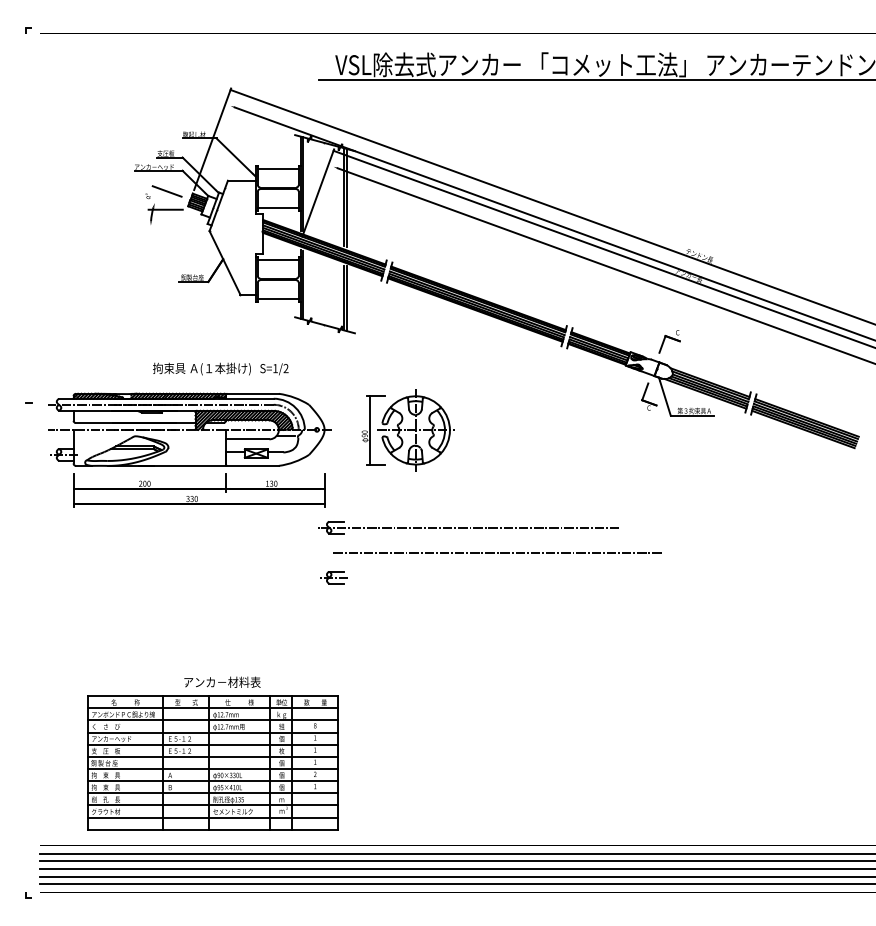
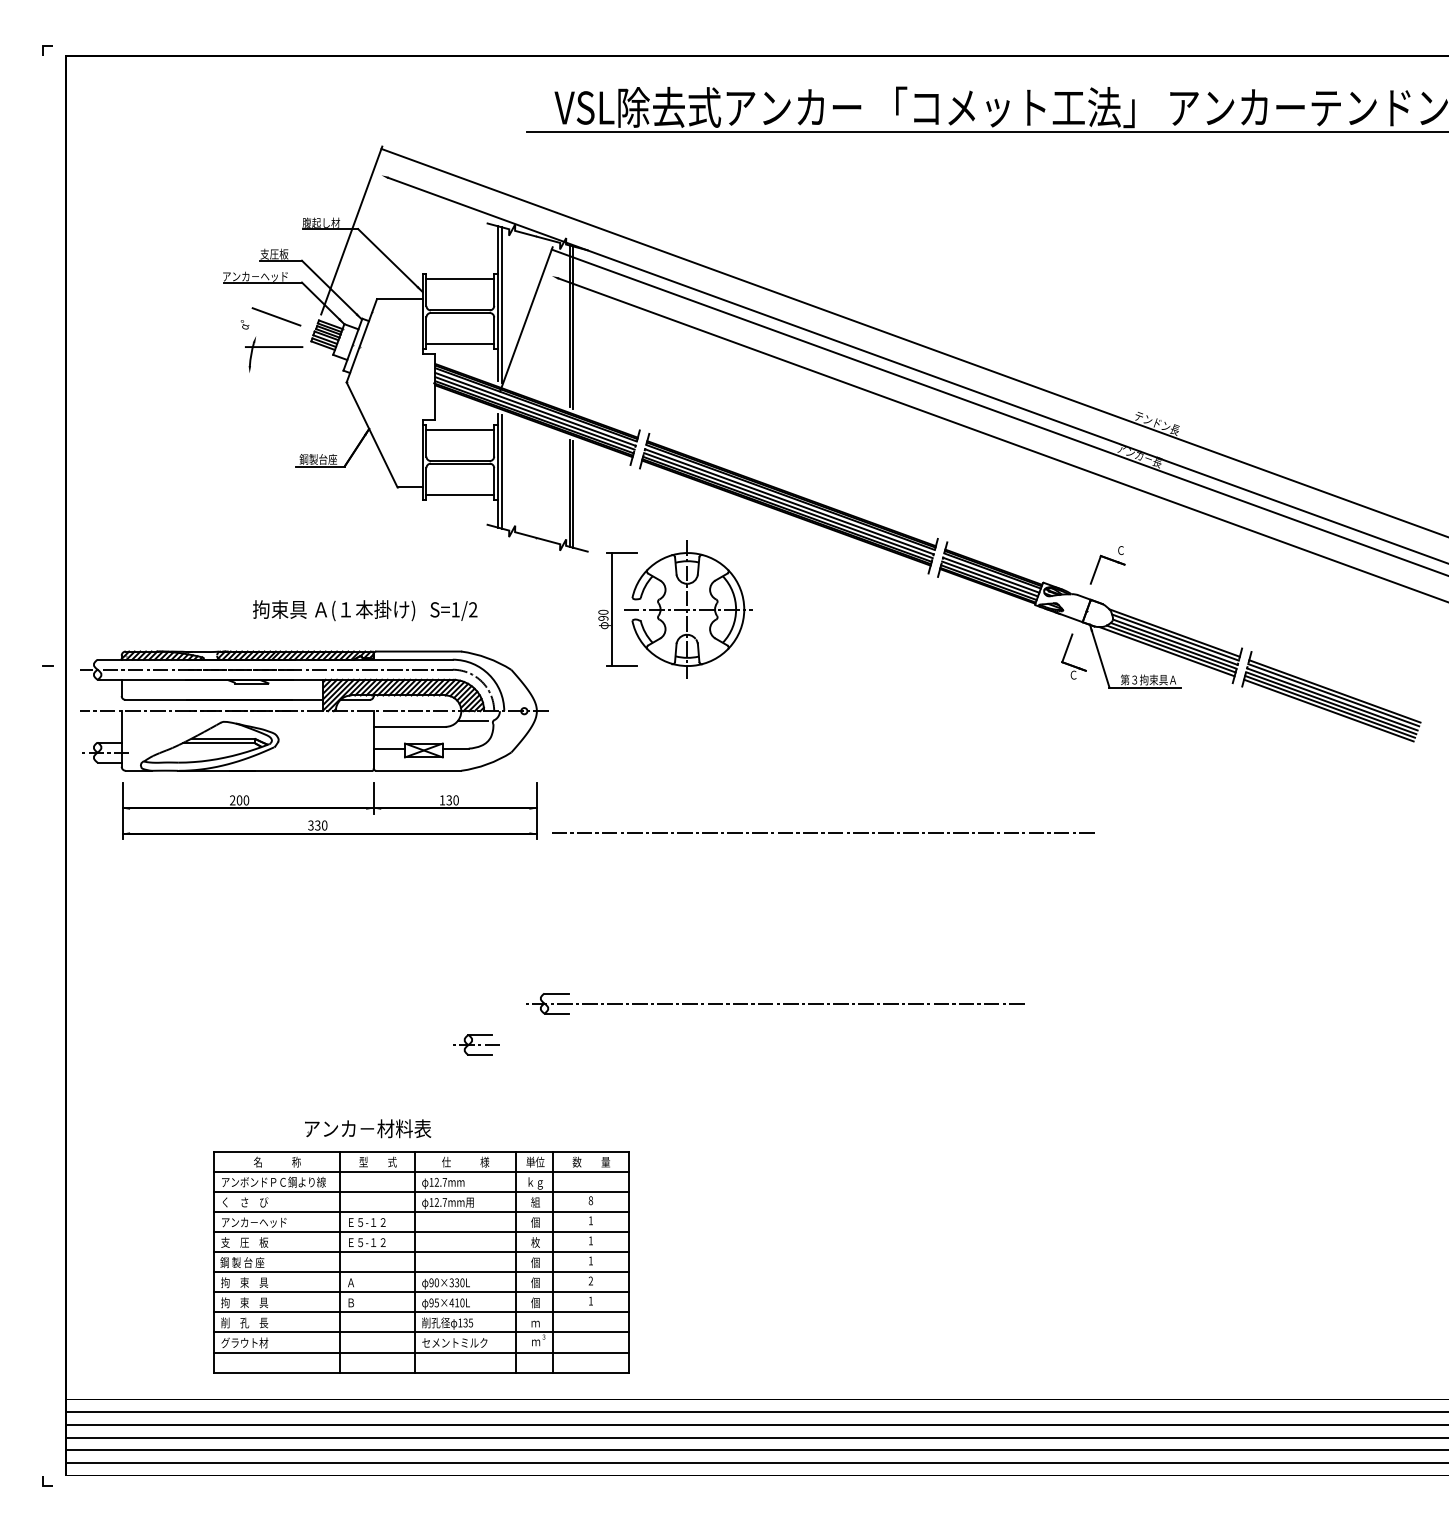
part: (407, 430) -> (674, 609), moved
part: (468, 527) -> (774, 1003), moved
line: (497, 552) -> (822, 832), moved
part: (333, 577) -> (475, 1044), moved
part: (212, 762) -> (420, 1261), moved

